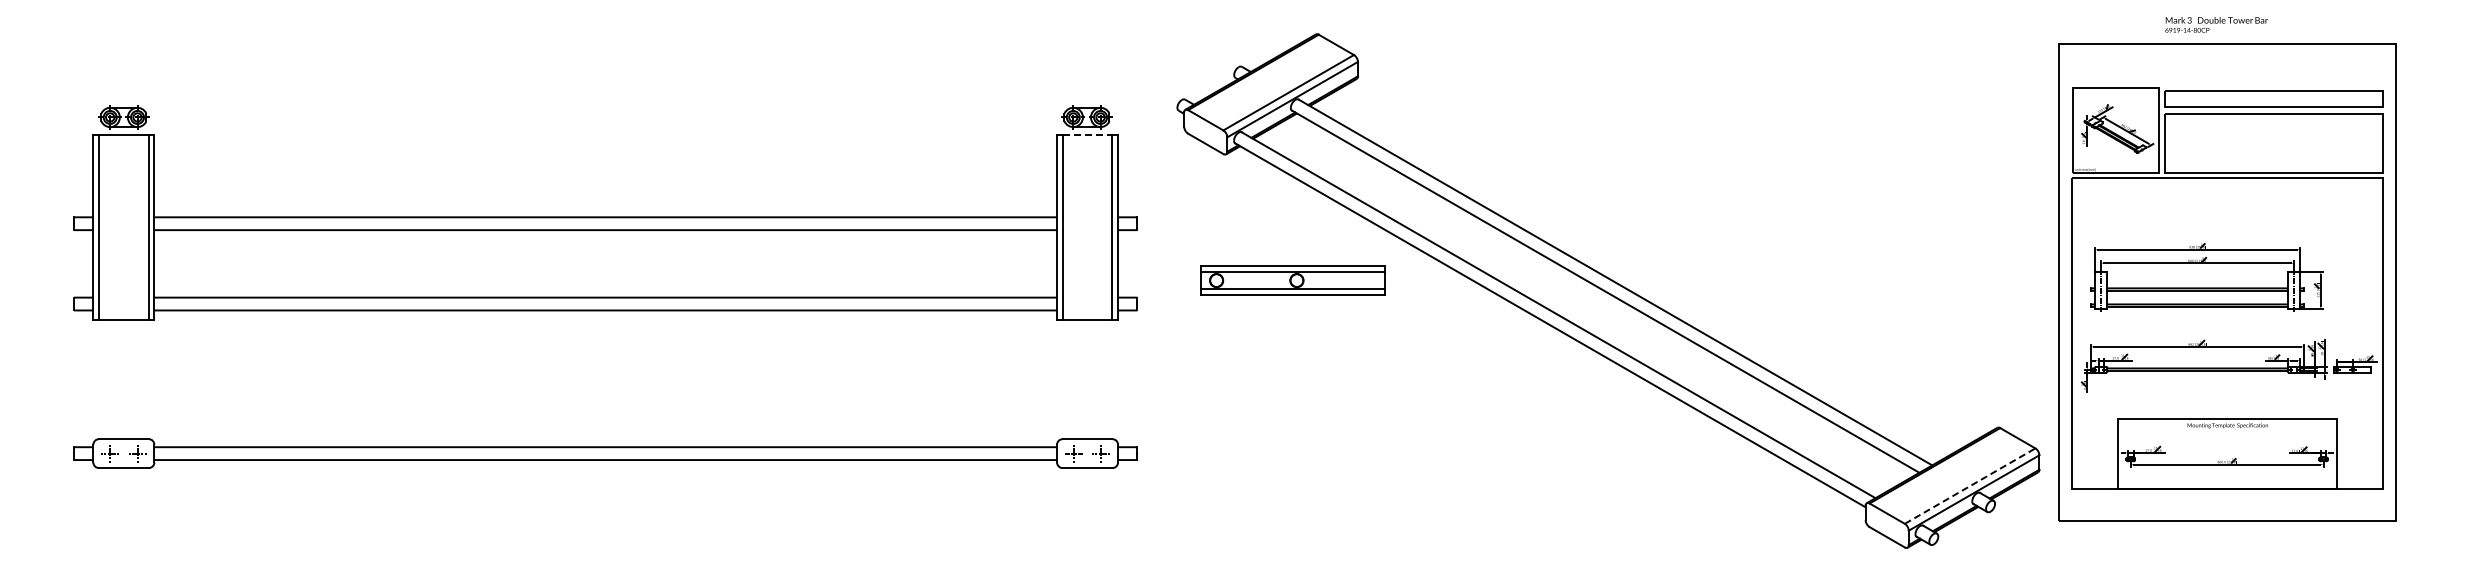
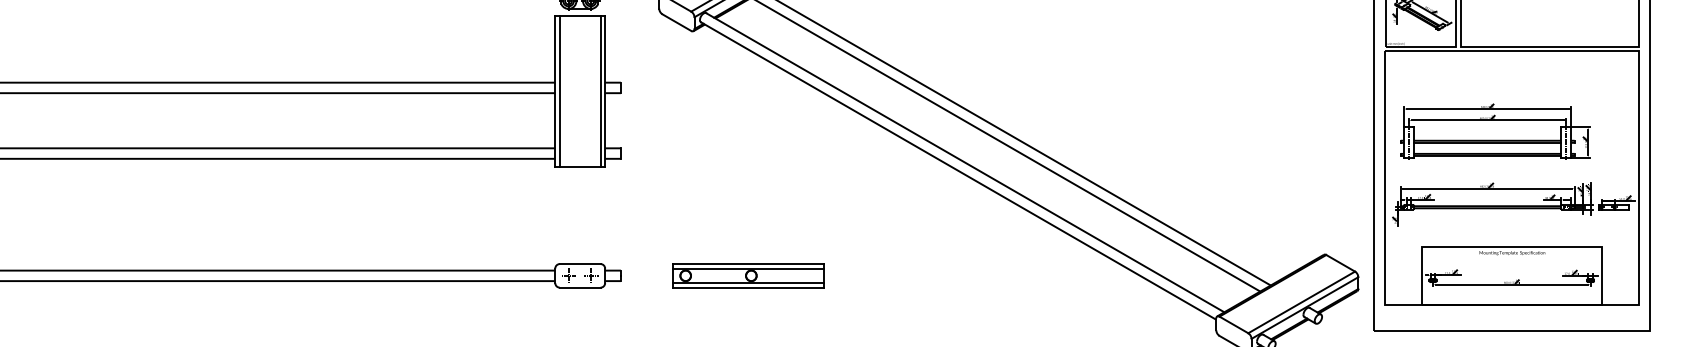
line: (1087, 135) -> (580, 15), dashed -> solid
part: (1292, 280) -> (747, 275), moved
line: (1970, 485) -> (1302, 301), dashed -> solid

